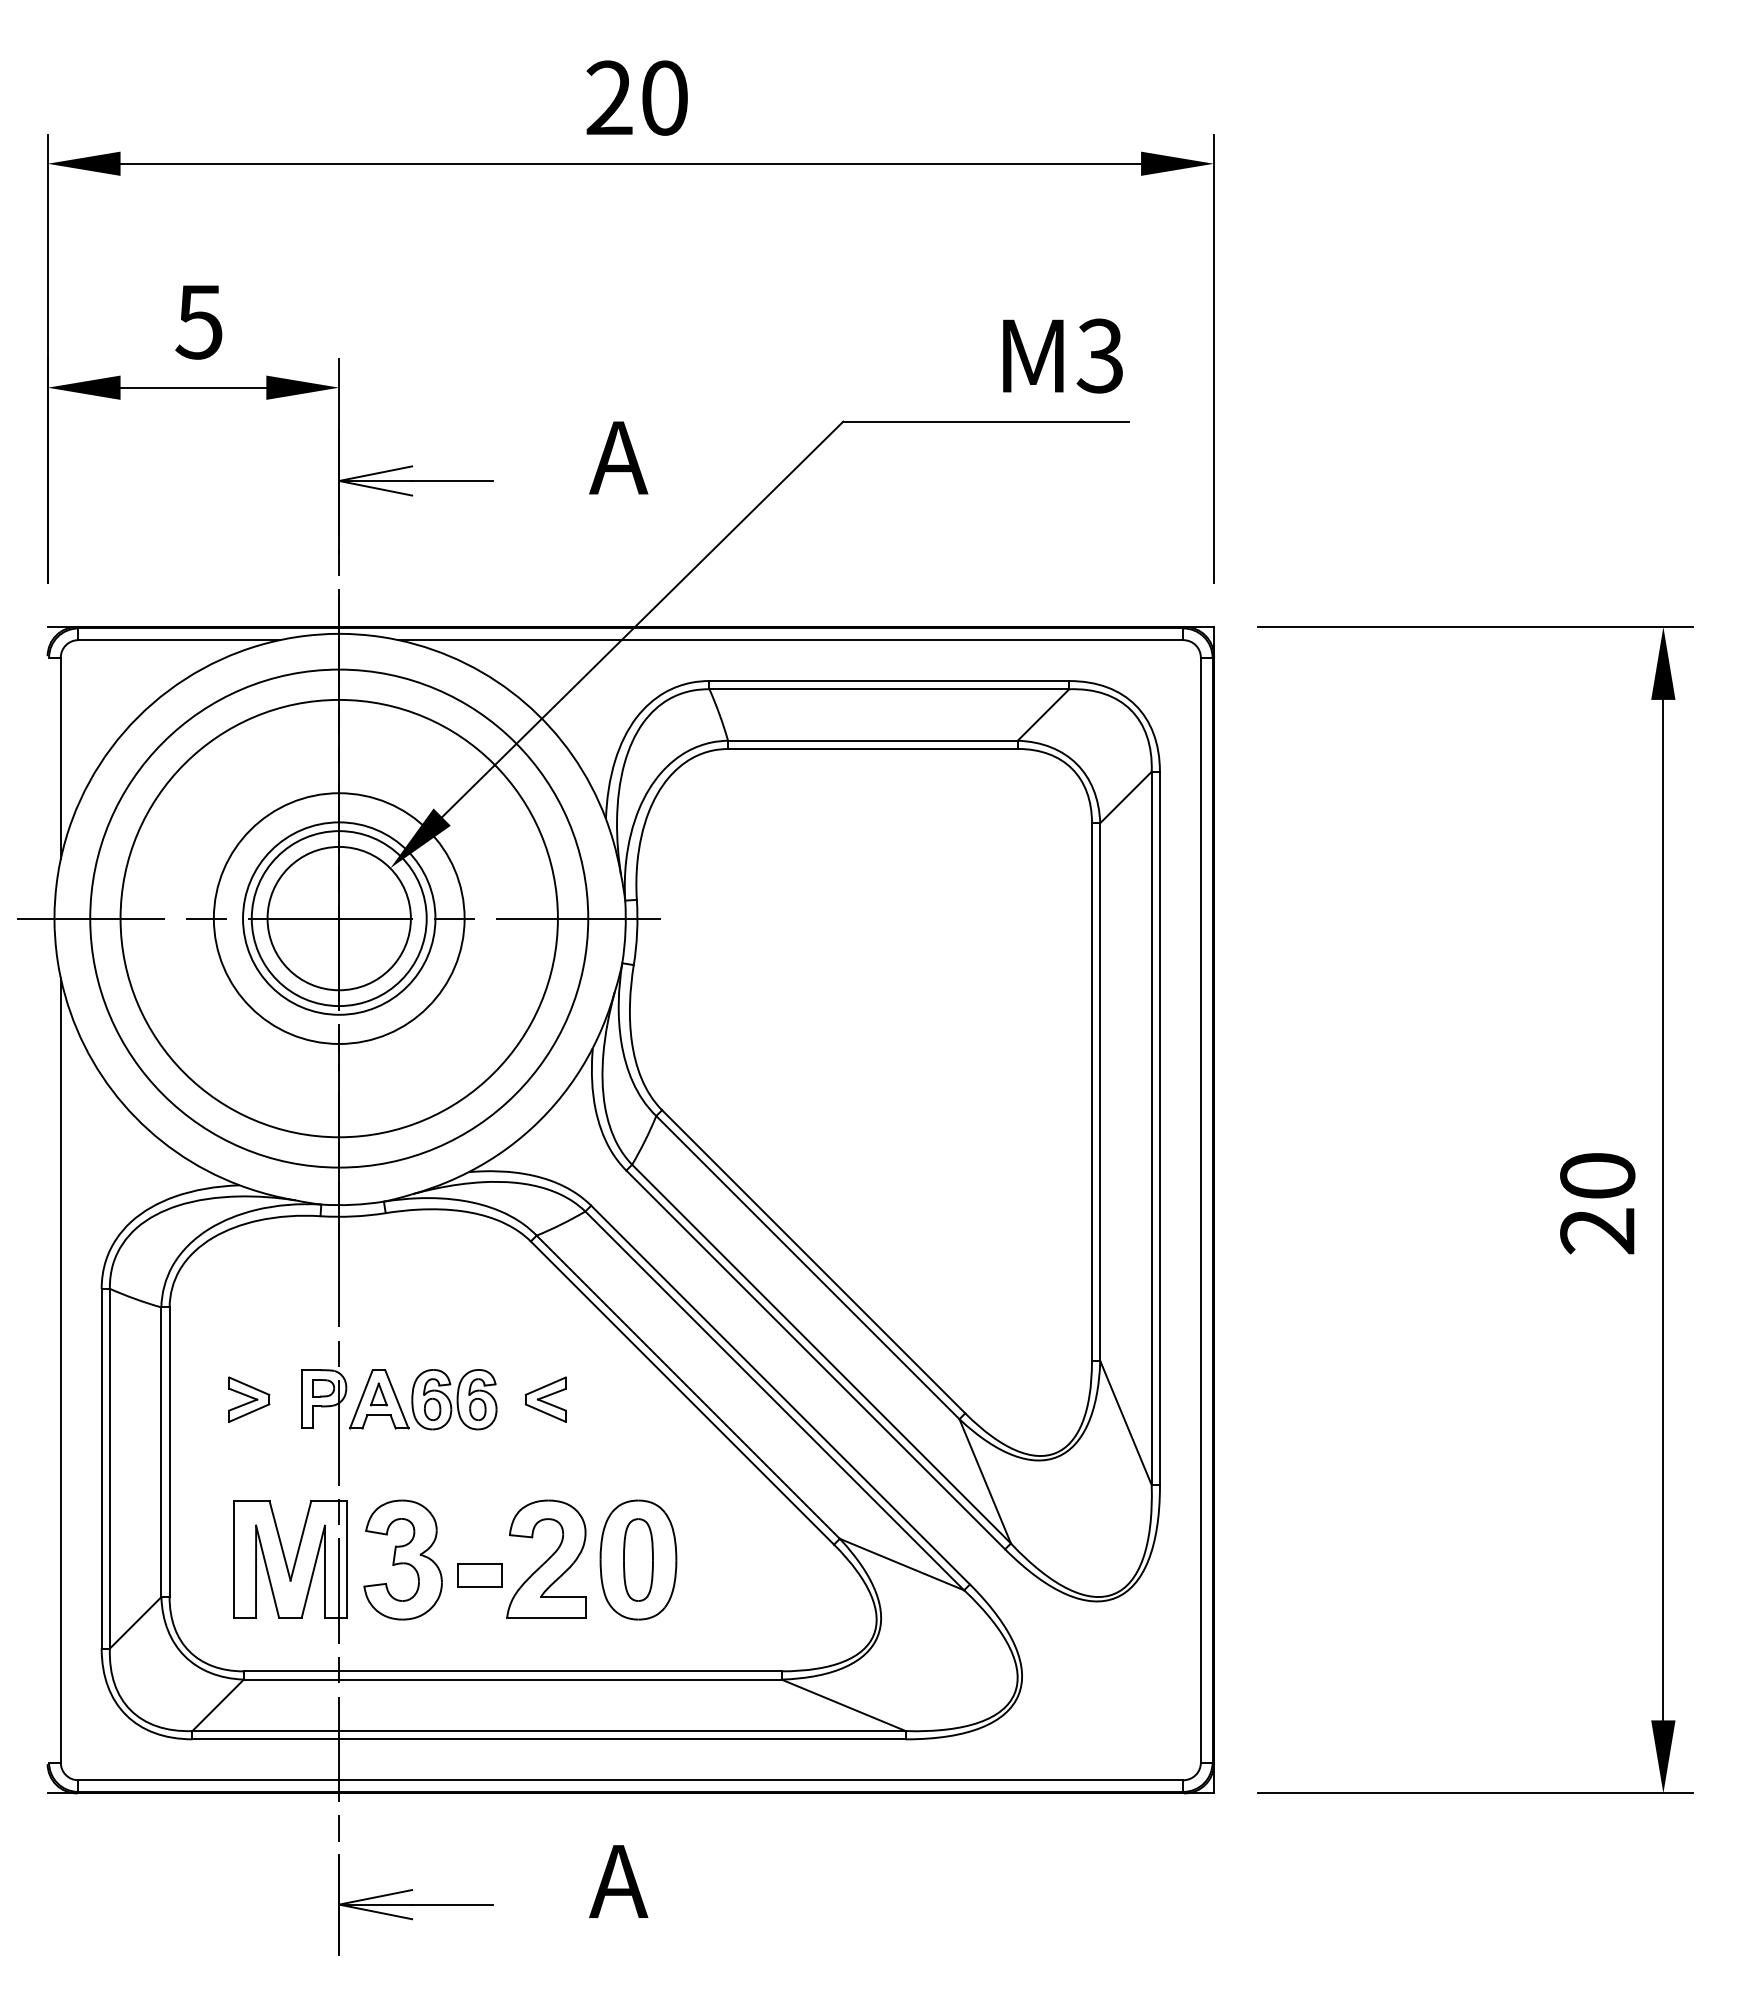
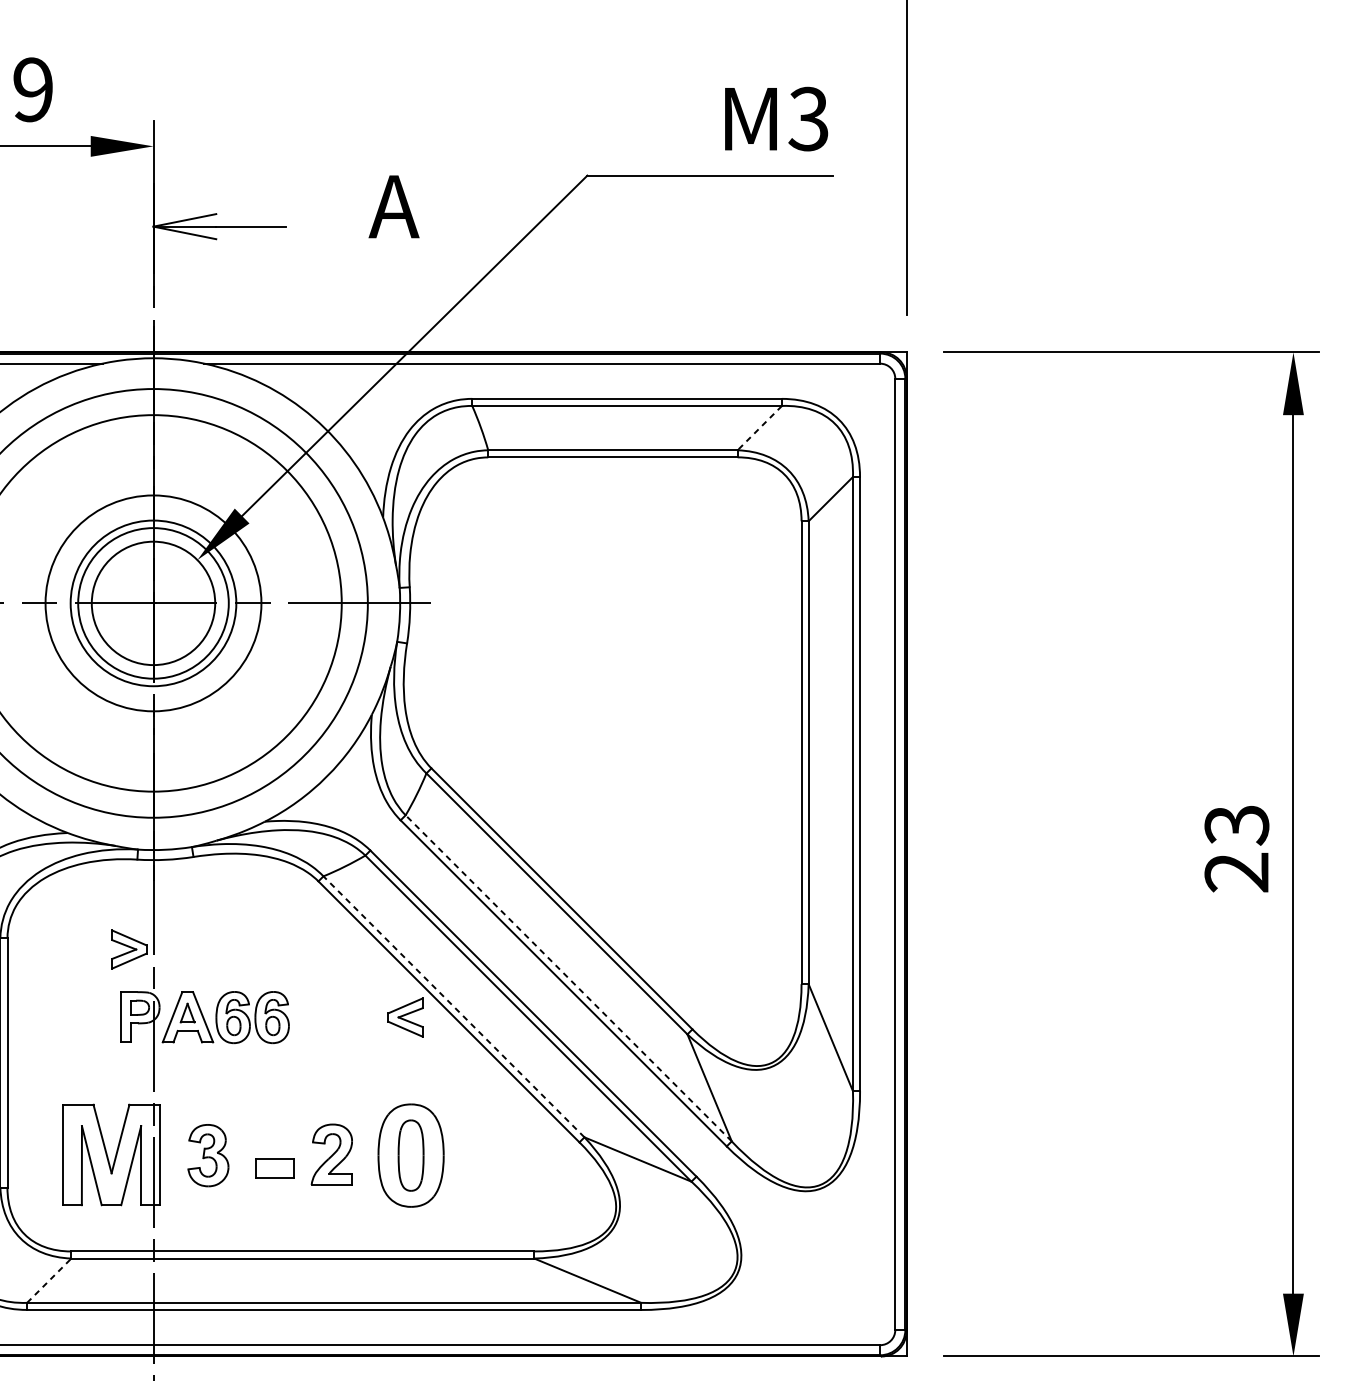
text: (198, 321) -> (32, 89), 5 -> 9
line: (1043, 715) -> (759, 428), solid -> dashed
text: (1597, 1176) -> (1236, 825), 20 -> 23
line: (821, 1354) -> (568, 978), solid -> dashed
line: (687, 1386) -> (453, 1006), solid -> dashed
part: (249, 1399) -> (129, 949), moved
part: (545, 1399) -> (405, 1017), moved
part: (546, 1558) -> (331, 1154), size x0.6
part: (402, 1559) -> (207, 1155), size x0.6
line: (218, 1704) -> (49, 1279), solid -> dashed

